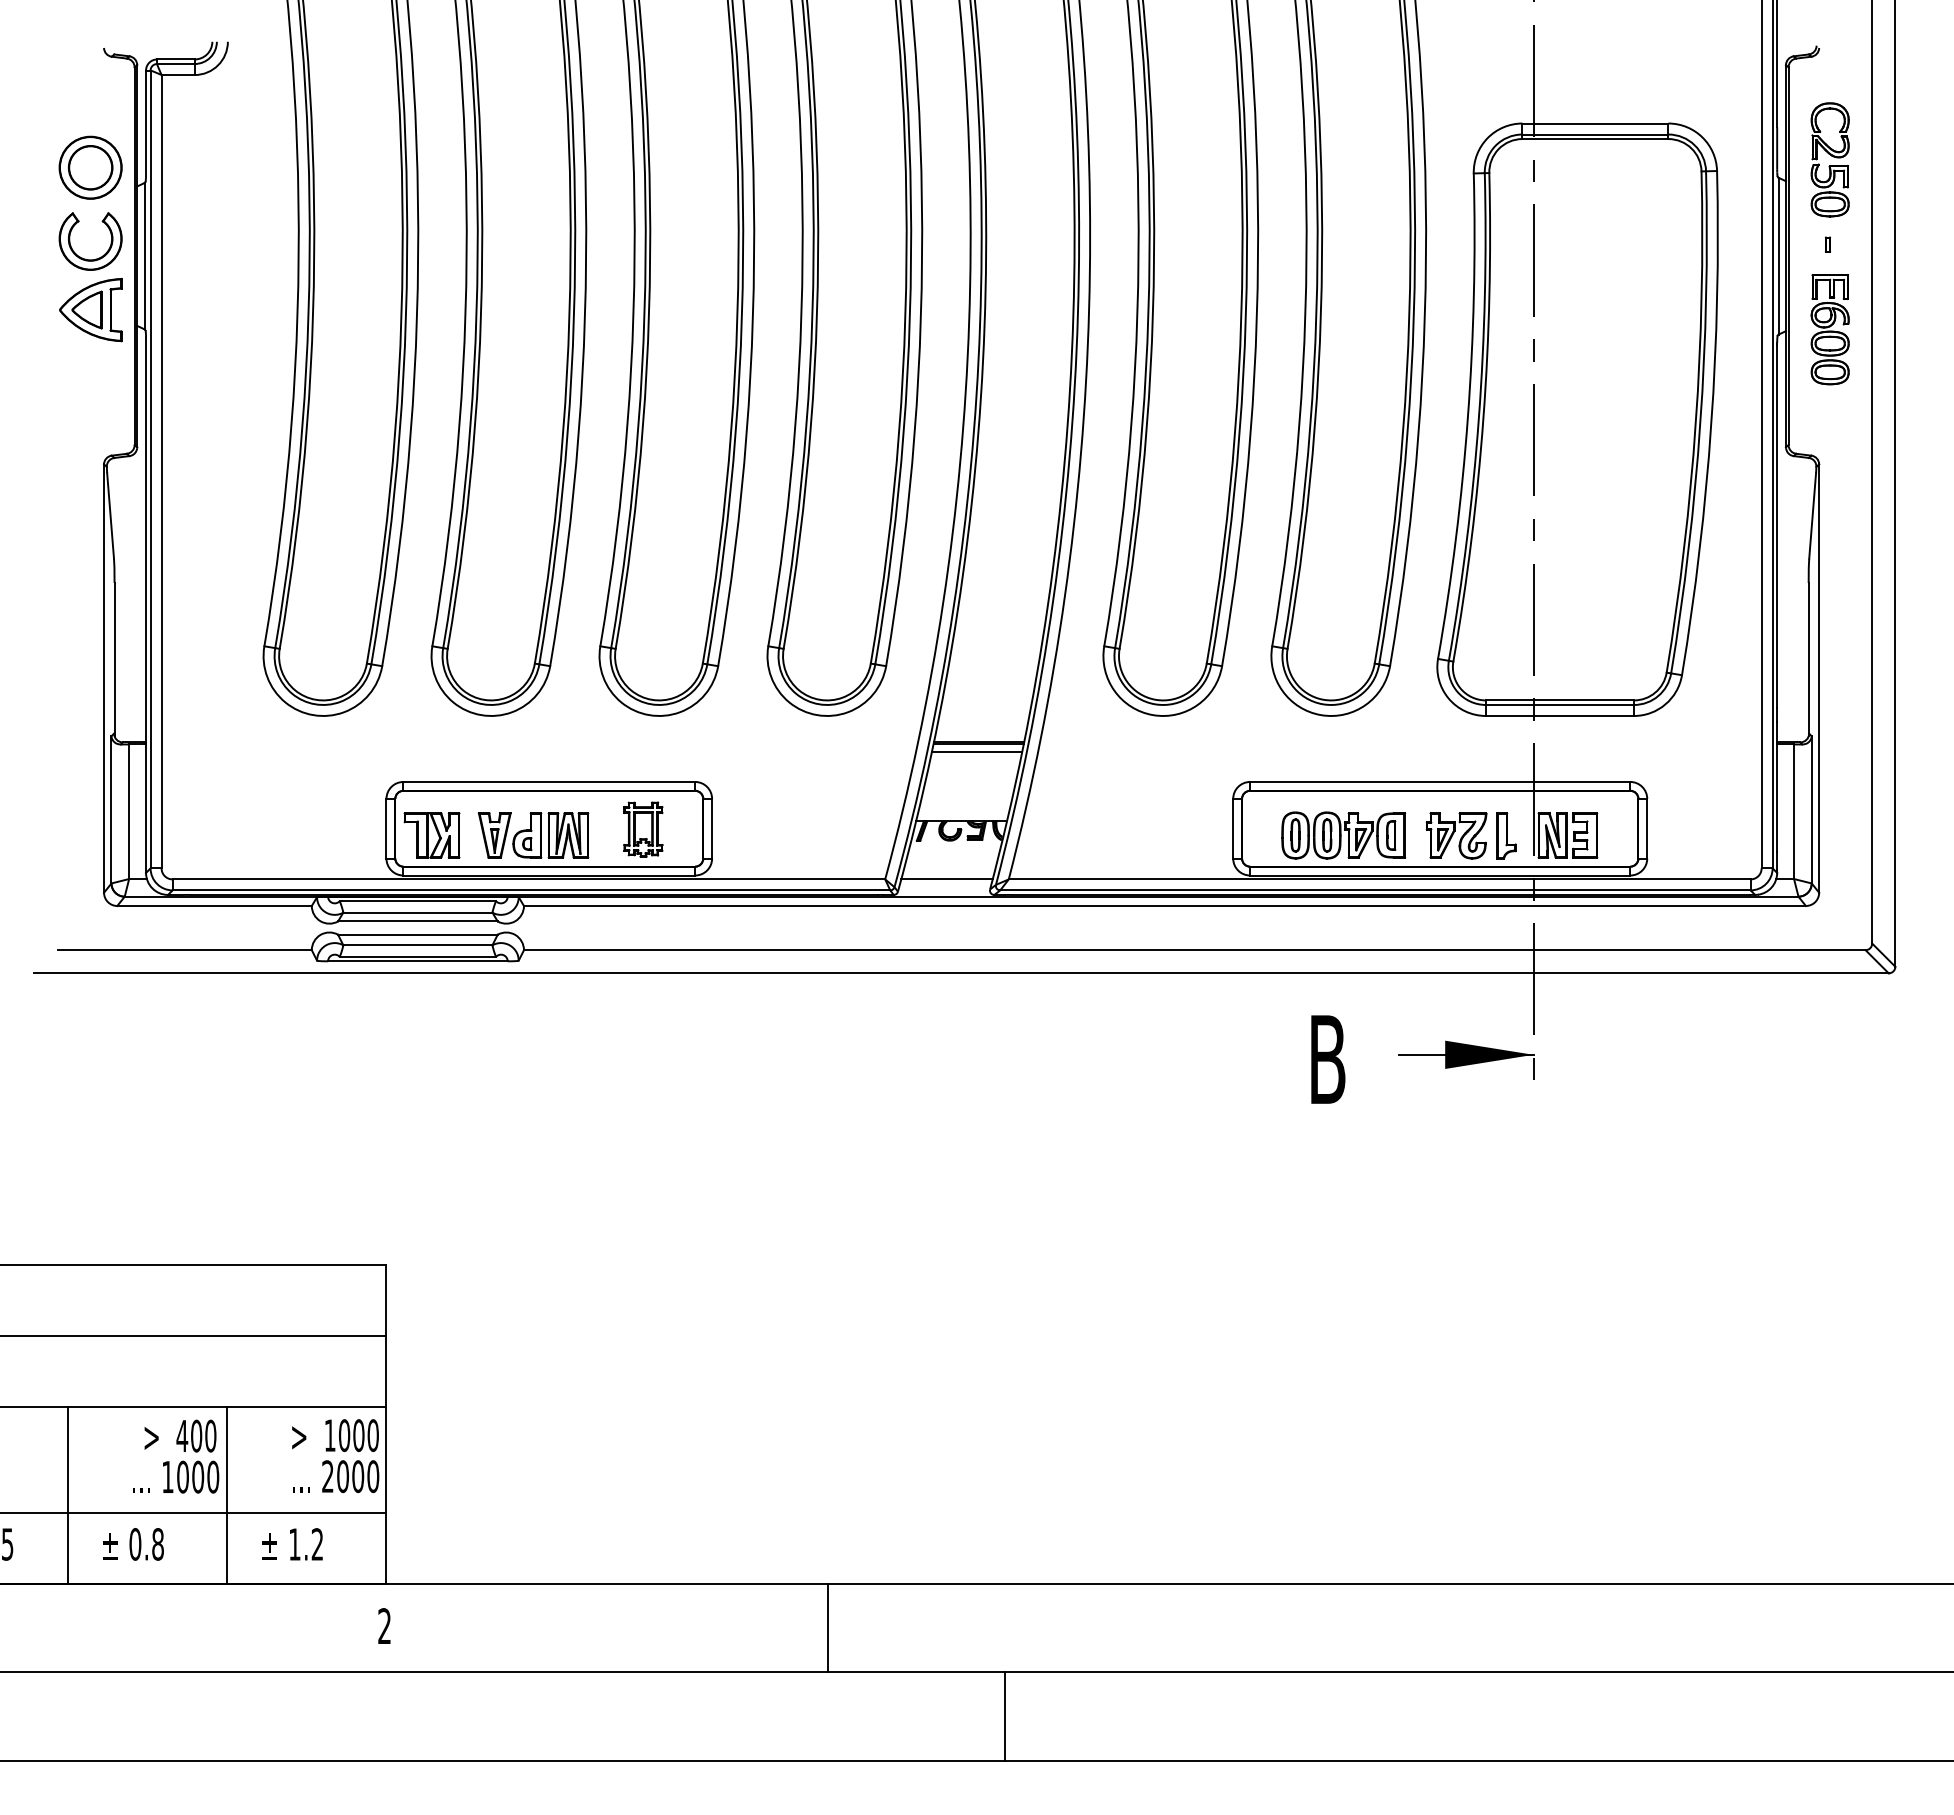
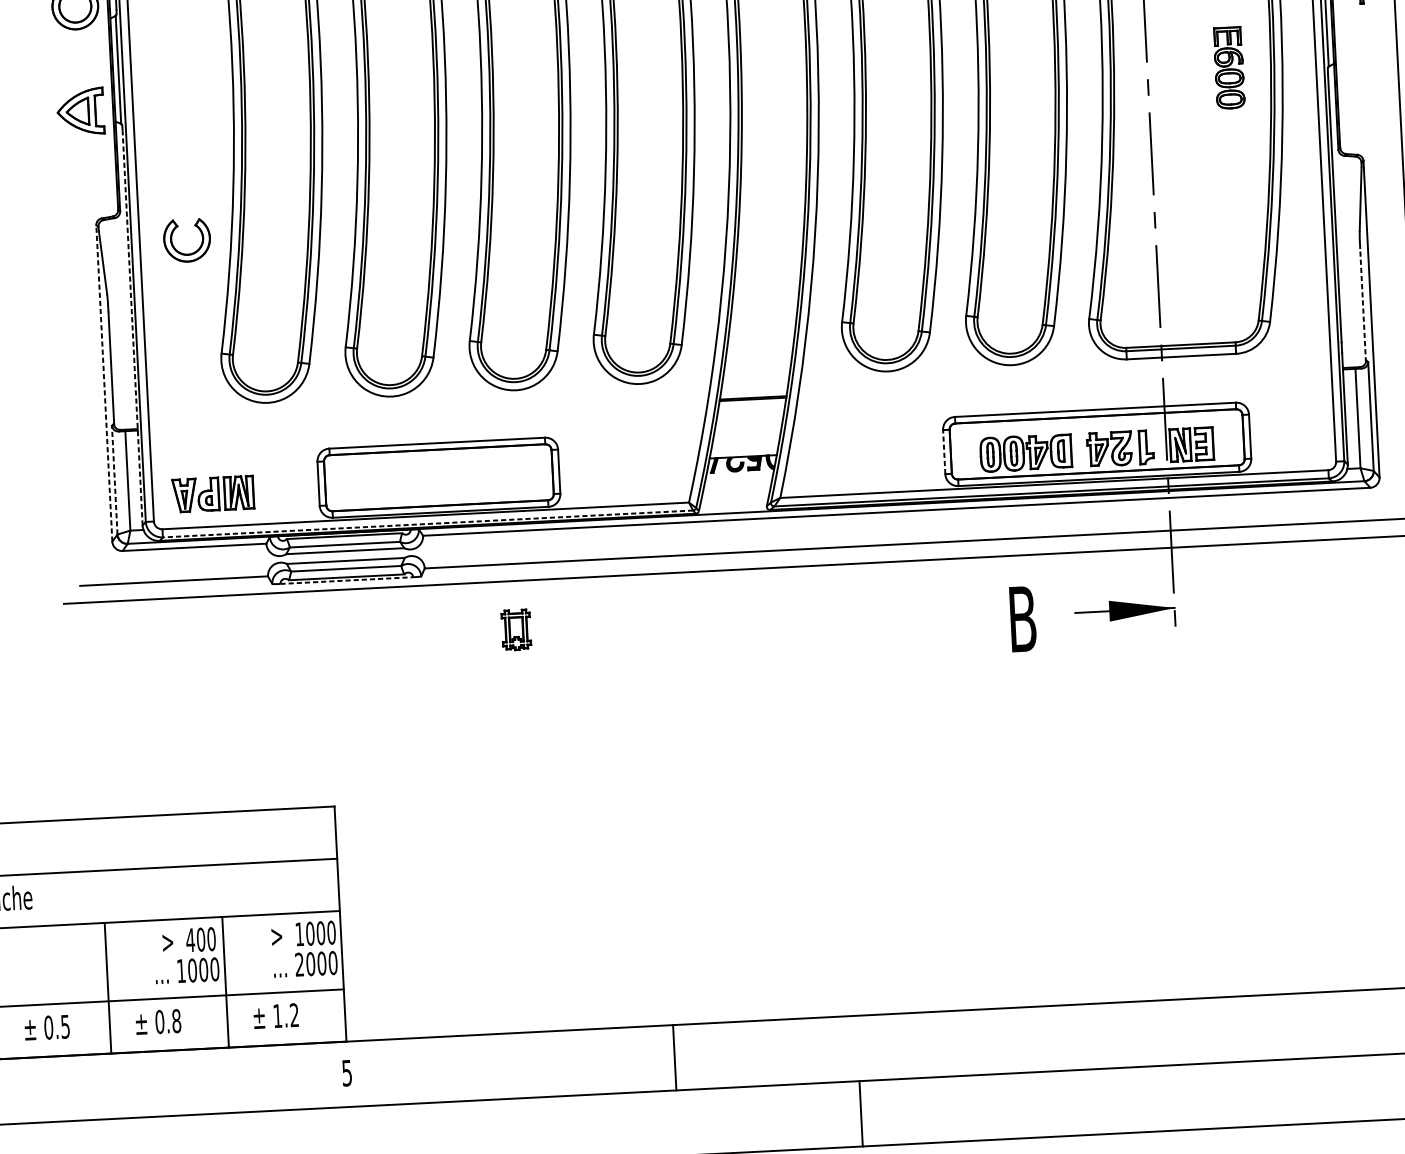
part: (85, 258) -> (184, 253), moved
part: (1829, 329) -> (1228, 67), moved
line: (146, 605) -> (132, 327), solid -> dashed
line: (1808, 659) -> (1362, 305), solid -> dashed
line: (104, 678) -> (104, 383), solid -> dashed
line: (976, 751) -> (751, 404), removed
line: (111, 809) -> (114, 479), solid -> dashed
line: (1233, 828) -> (944, 451), solid -> dashed
part: (643, 829) -> (516, 629), moved
part: (431, 835) -> (352, 487), removed
part: (533, 835) -> (213, 494), moved
line: (946, 879) -> (734, 500), removed
line: (531, 890) -> (428, 524), solid -> dashed
line: (417, 961) -> (346, 580), solid -> dashed
text: (384, 1626) -> (347, 1073), 2 -> 5
line: (1004, 1716) -> (860, 1113), moved

